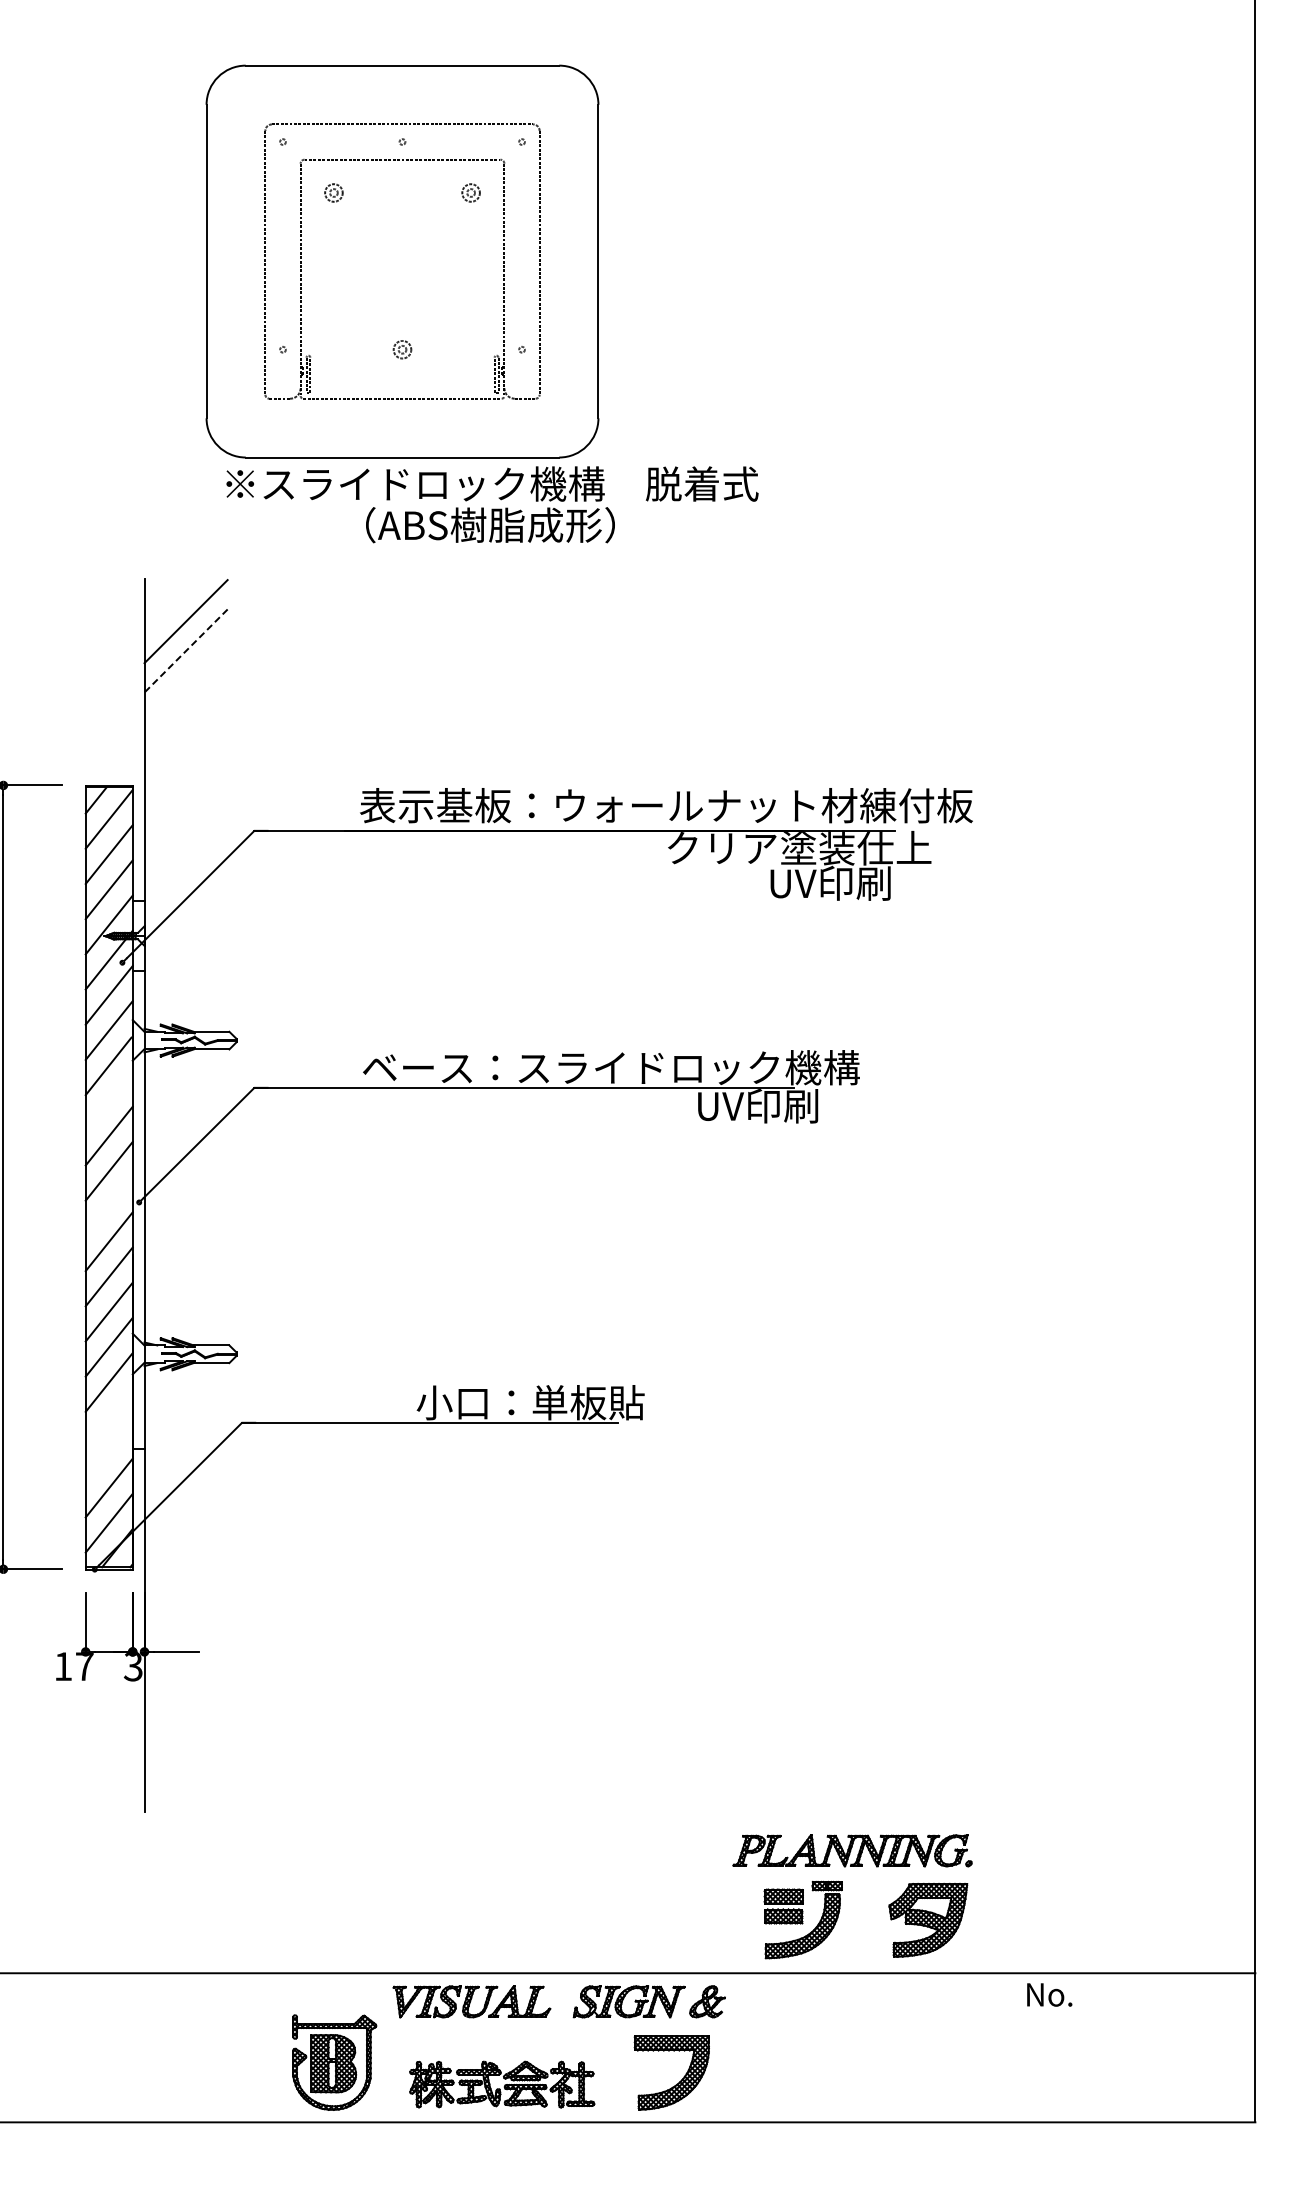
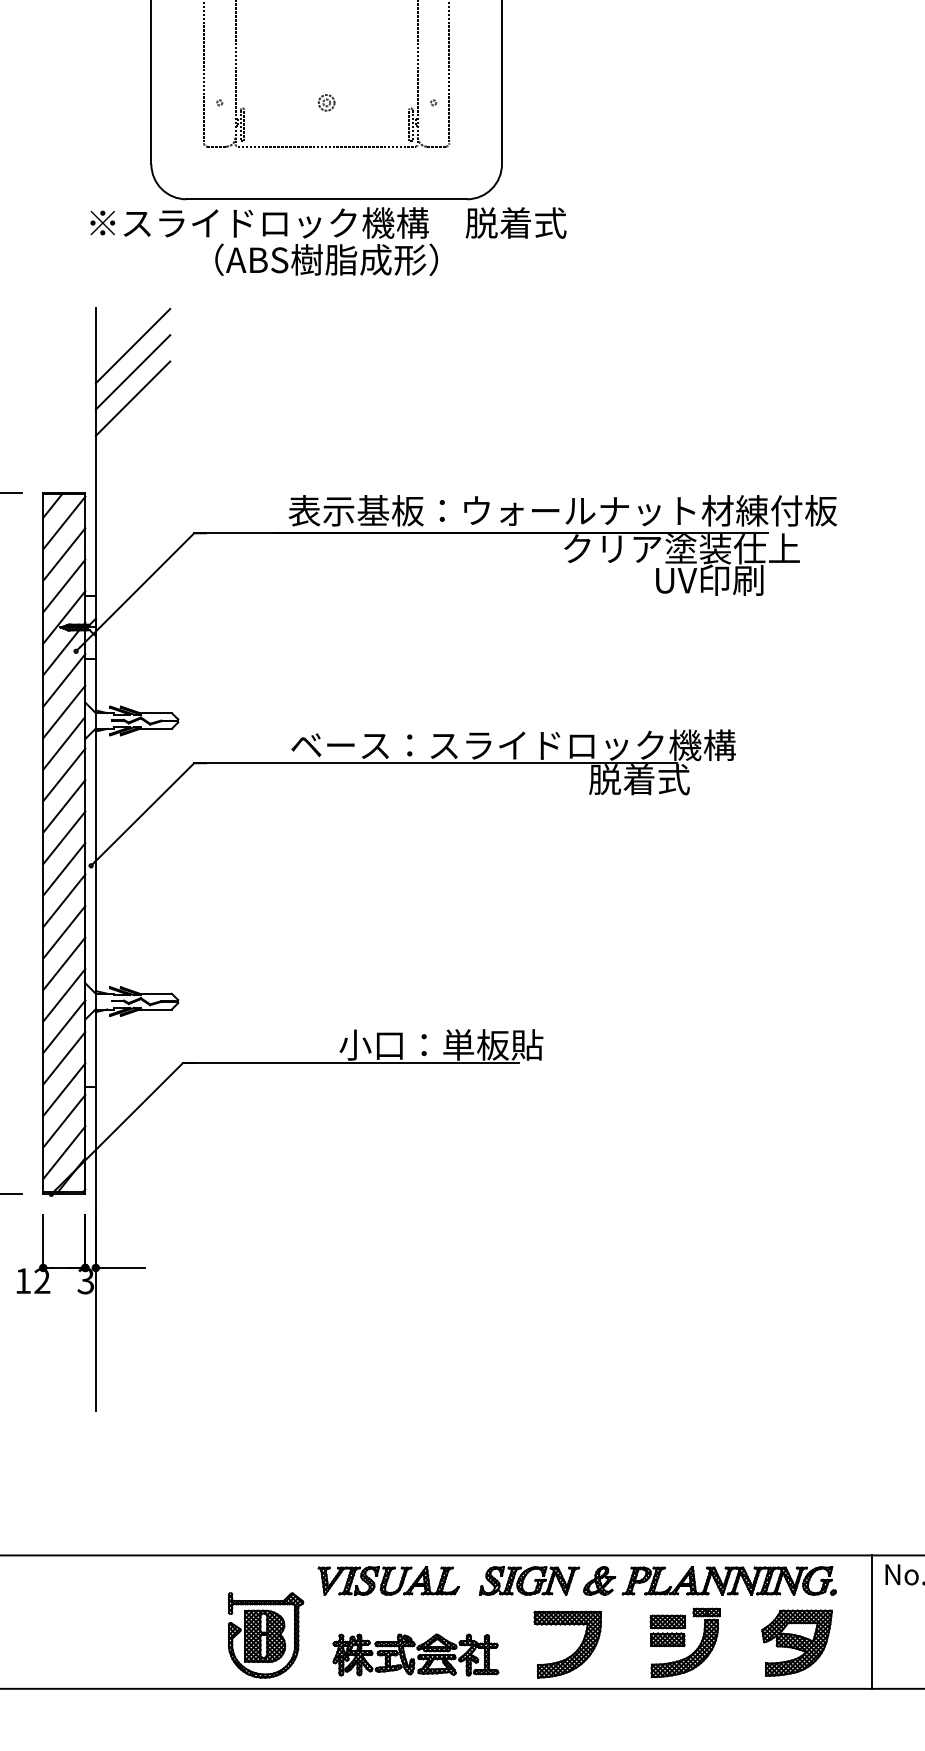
text: (492, 504) -> (328, 241), moved
line: (186, 651) -> (133, 372), dashed -> solid
line: (185, 679) -> (132, 397), added
line: (108, 1100) -> (63, 774), added
text: (756, 1105) -> (643, 779), UV印刷 -> 脱着式
line: (108, 1206) -> (63, 869), added
line: (108, 1417) -> (63, 1058), added
line: (108, 1452) -> (63, 1089), added
text: (84, 1666) -> (42, 1280), 17 -> 12
part: (842, 1890) -> (720, 1616), moved
line: (1011, 2047) -> (871, 1621), added

